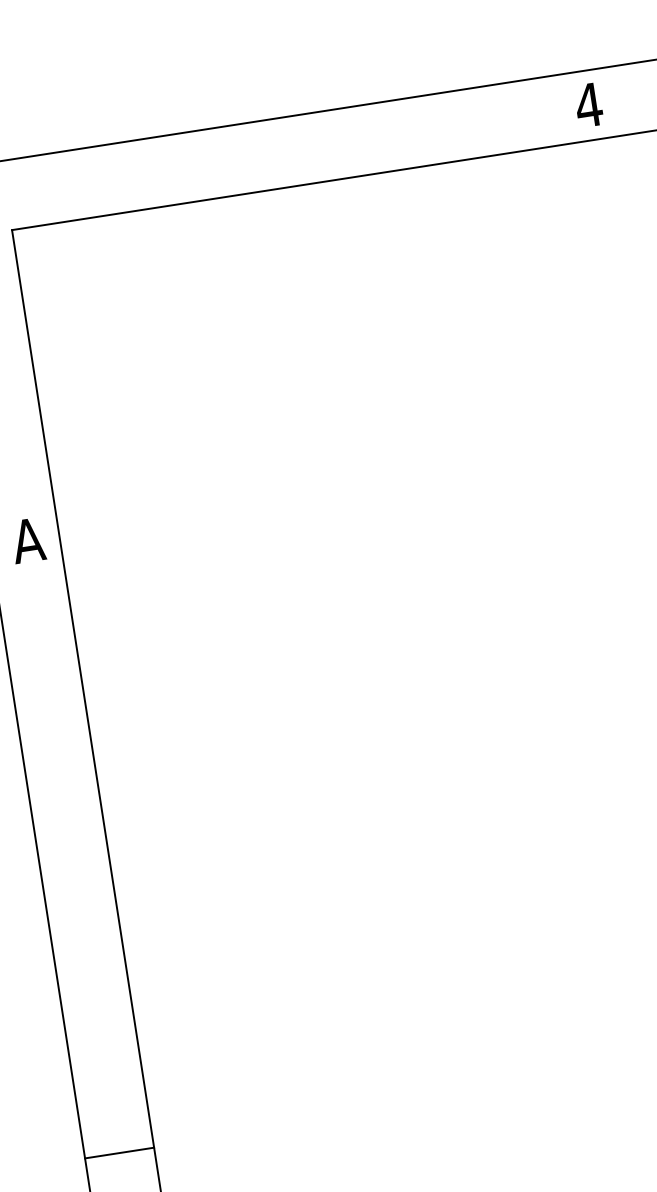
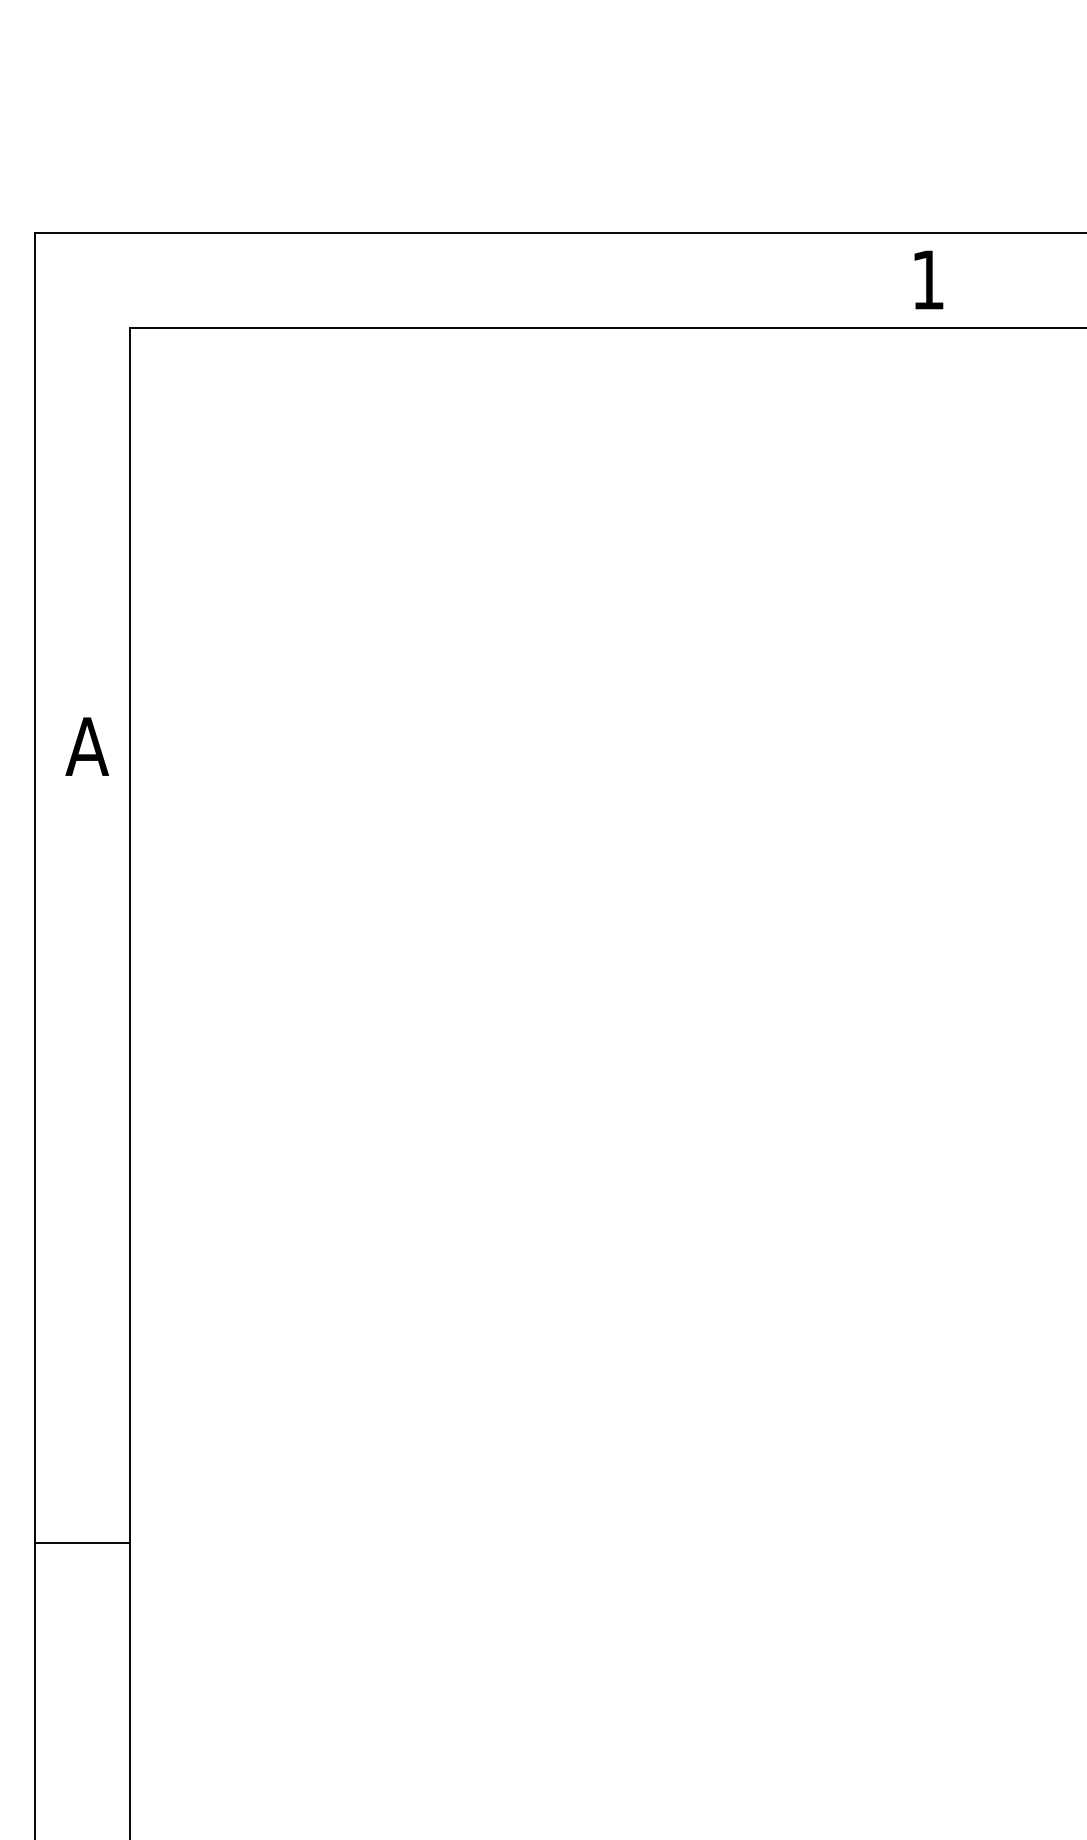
text: (588, 104) -> (927, 279), 4 -> 1
line: (119, 1152) -> (82, 1542), moved

